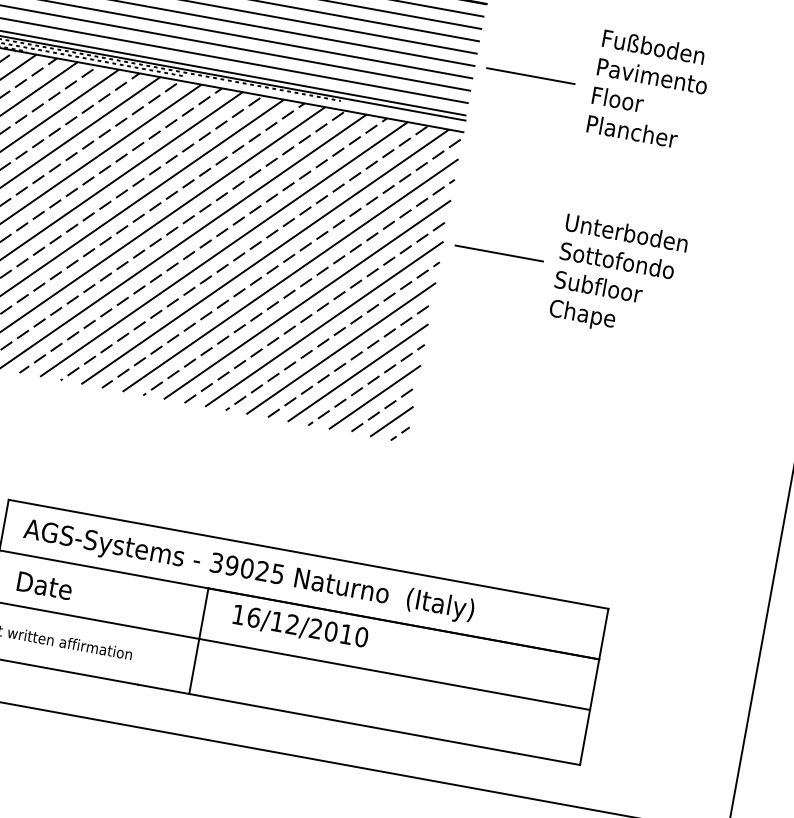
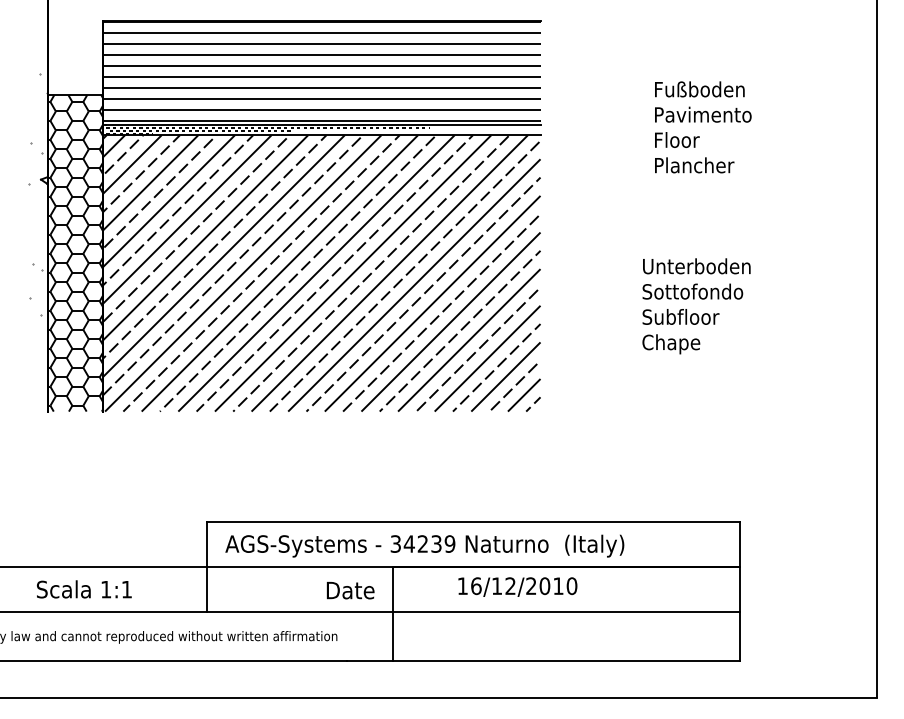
line: (530, 75) -> (589, 76), removed
text: (650, 90) -> (703, 127), moved
line: (499, 253) -> (590, 233), removed
text: (618, 278) -> (696, 306), moved
text: (254, 569) -> (429, 543), 39025 -> 34239
text: (44, 585) -> (350, 590), moved
text: (300, 626) -> (517, 586), moved

